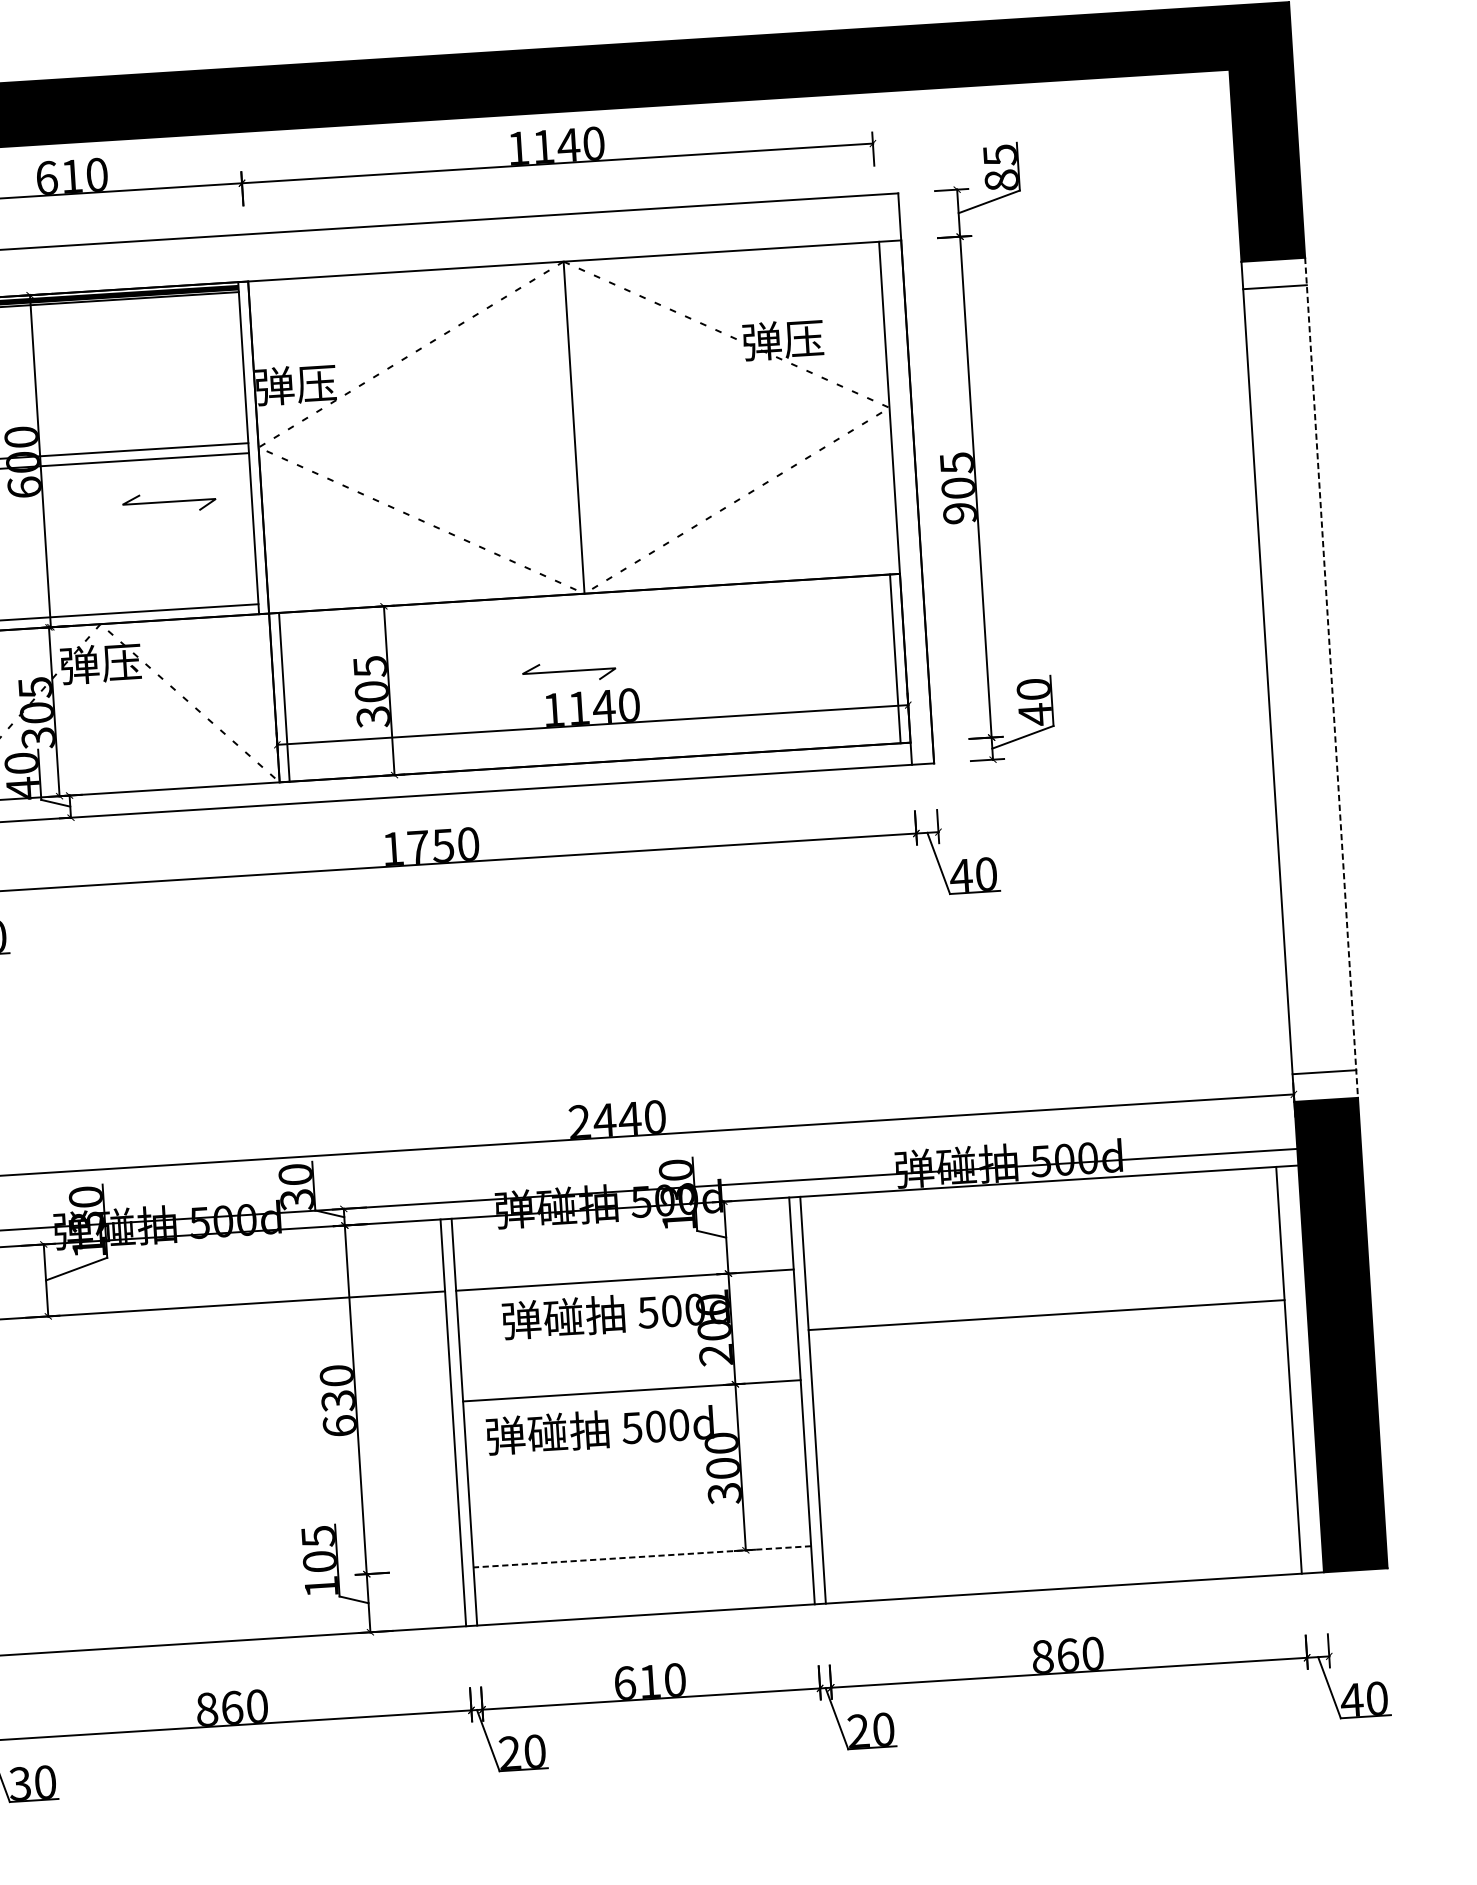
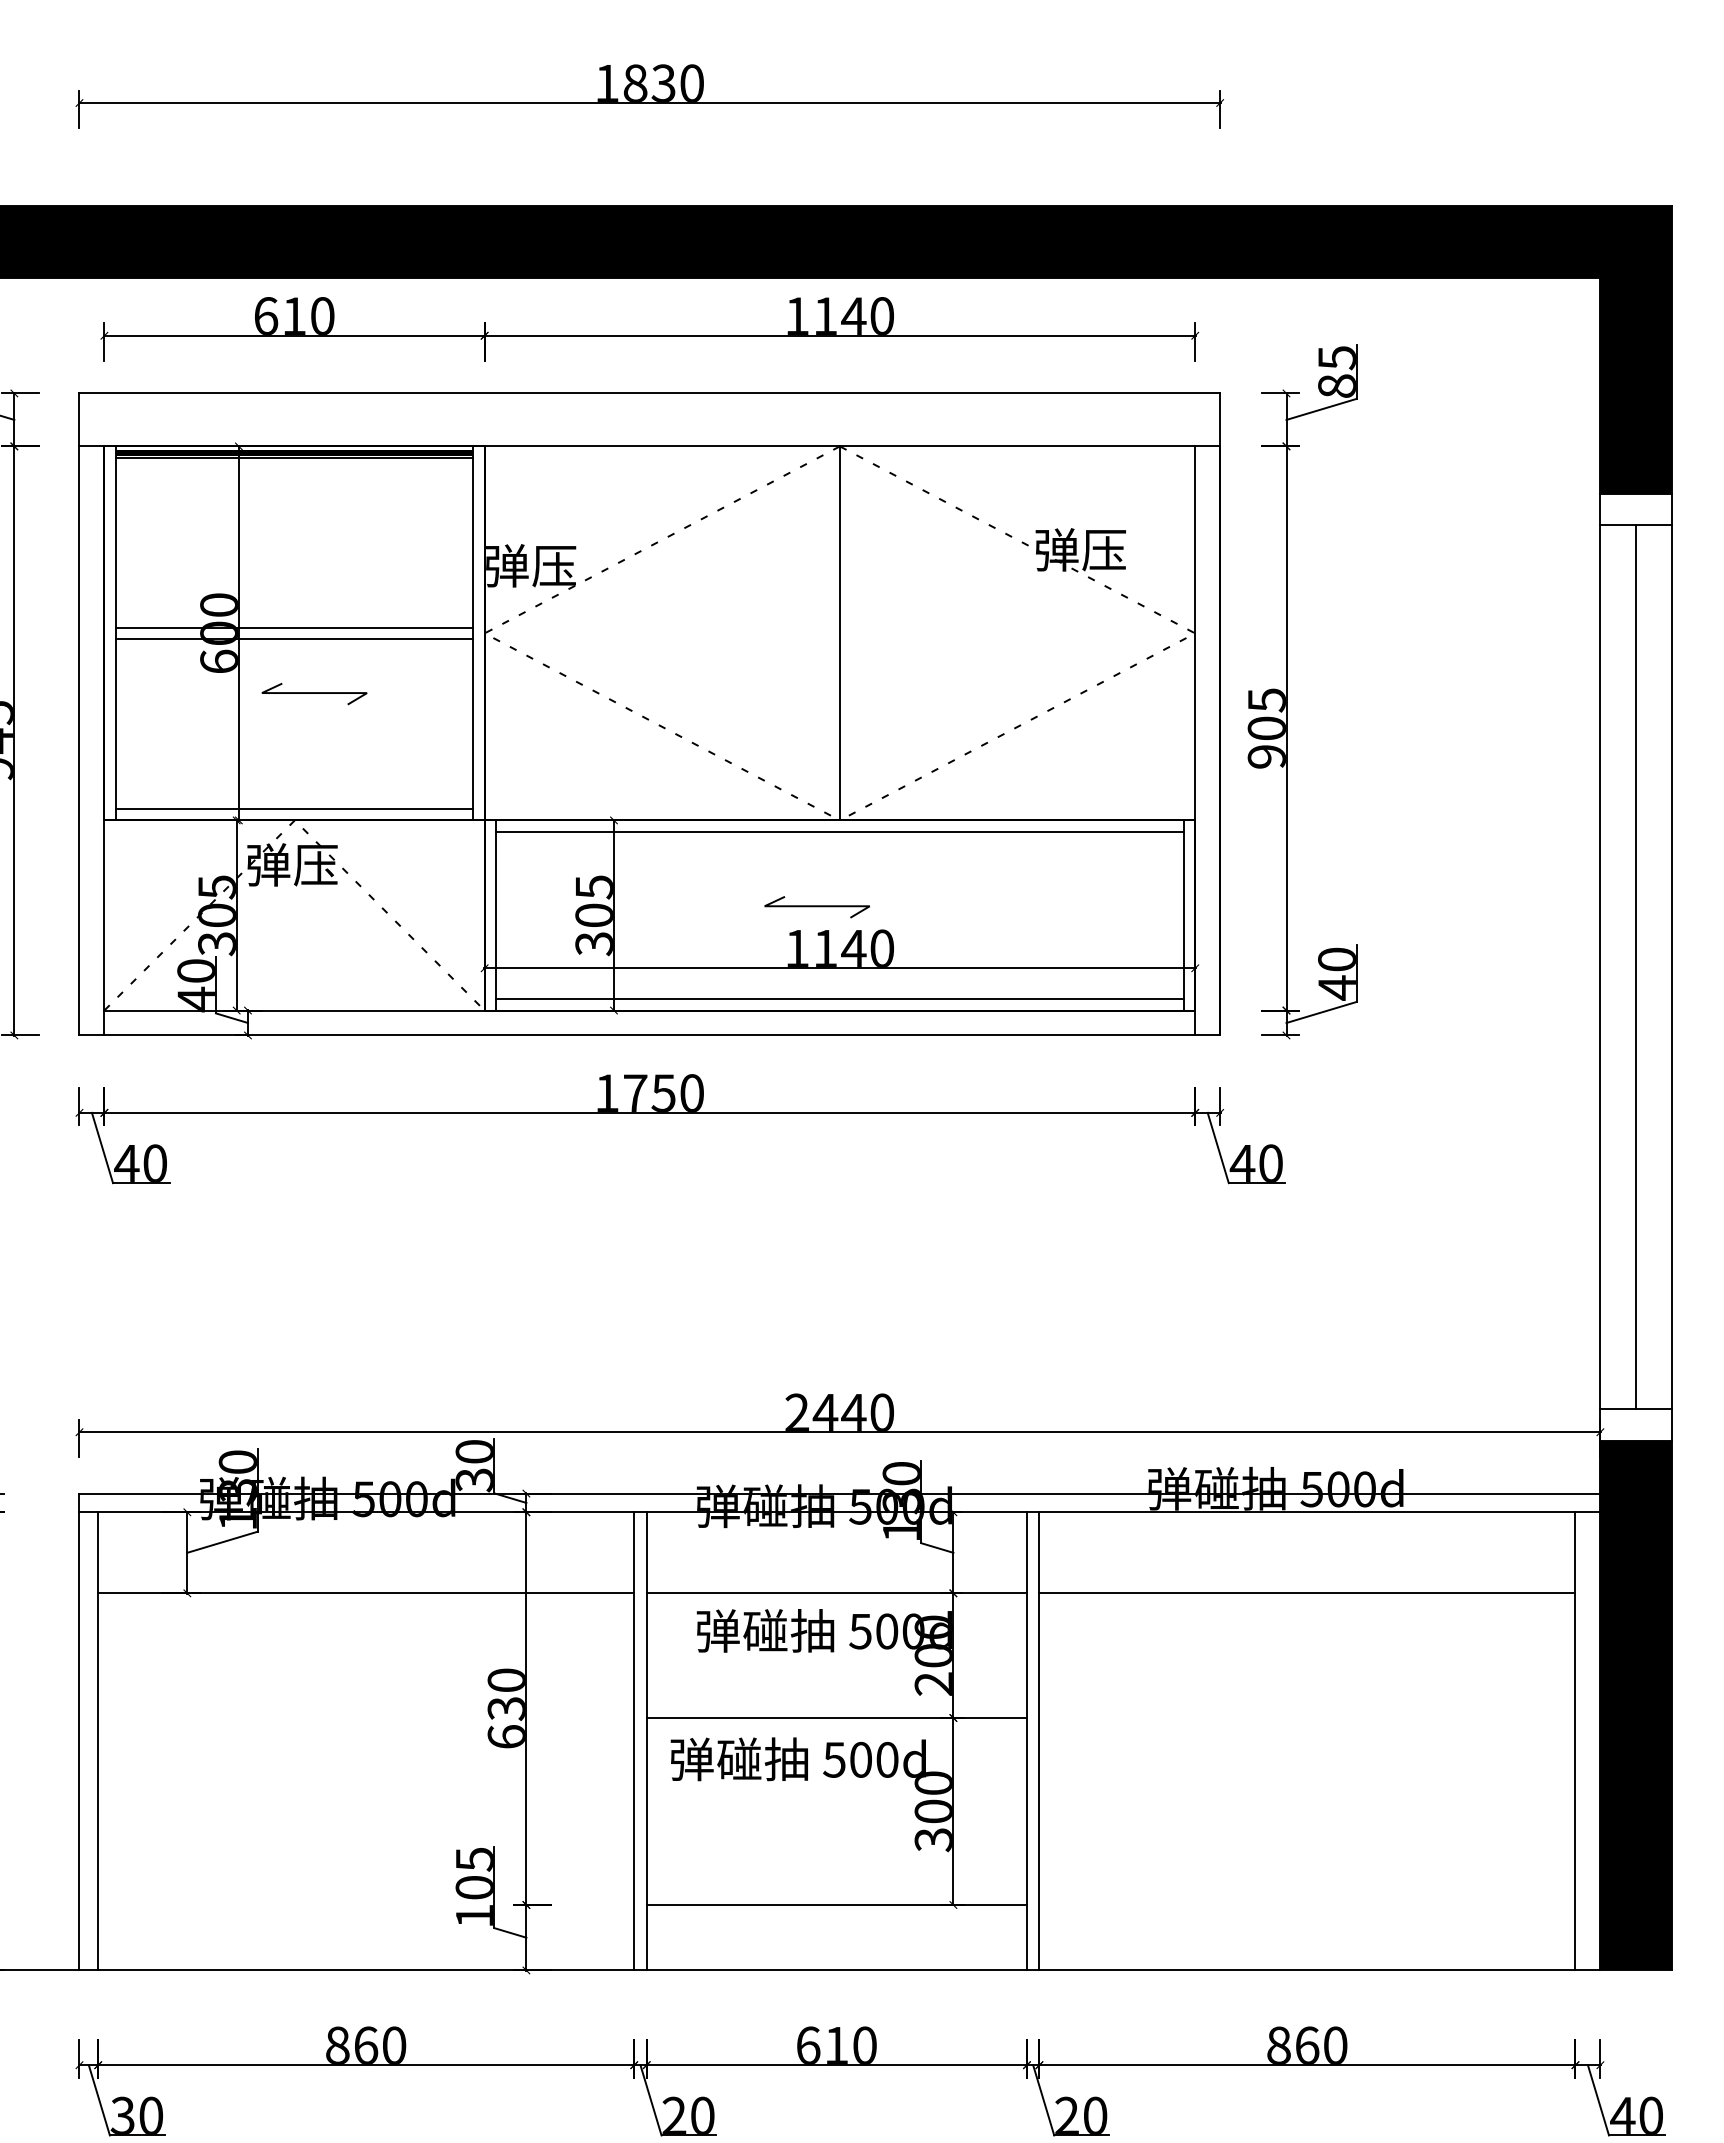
line: (169, 502) -> (314, 693), moved
line: (584, 603) -> (839, 831), added
line: (1332, 678) -> (1672, 968), dashed -> solid
line: (1299, 679) -> (1636, 967), added
line: (594, 752) -> (839, 999), added
line: (1046, 1315) -> (1307, 1593), moved
line: (642, 1557) -> (836, 1905), dashed -> solid

